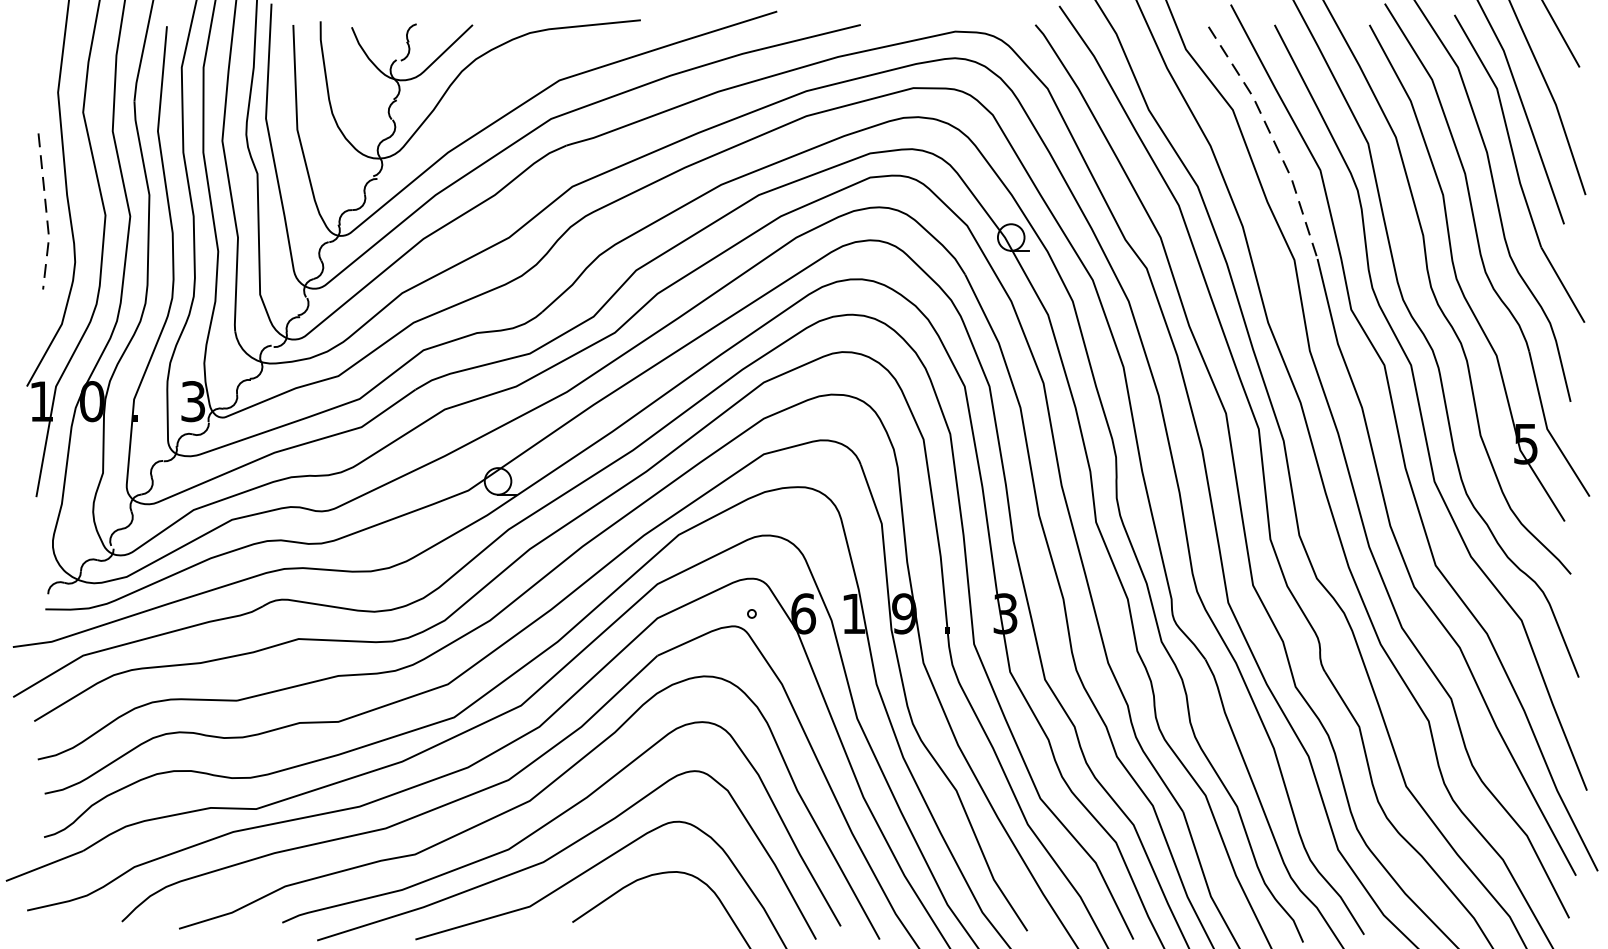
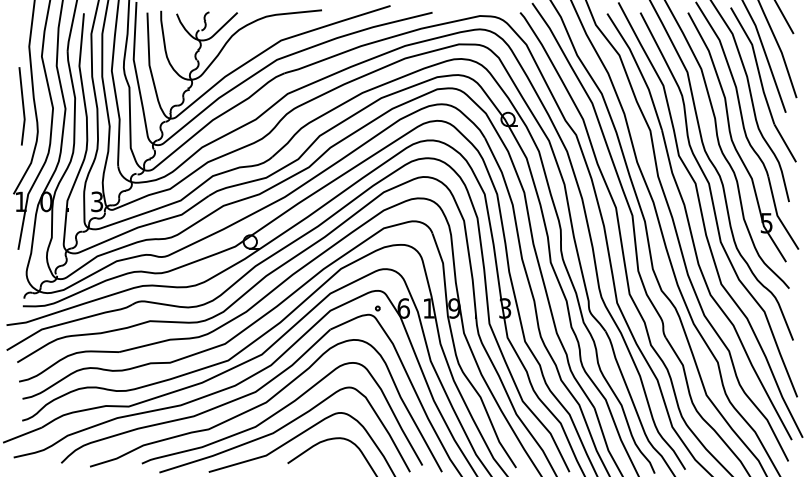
line: (1272, 140) -> (639, 70), dashed -> solid
line: (46, 213) -> (23, 107), dashed -> solid

